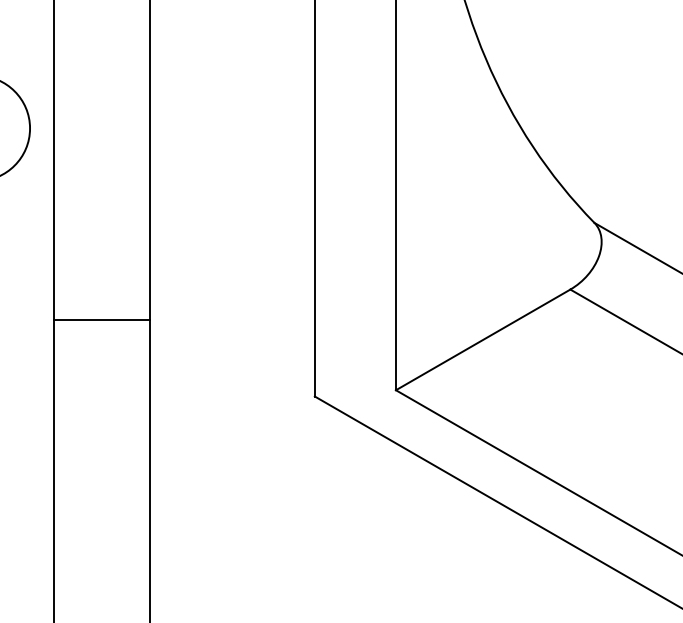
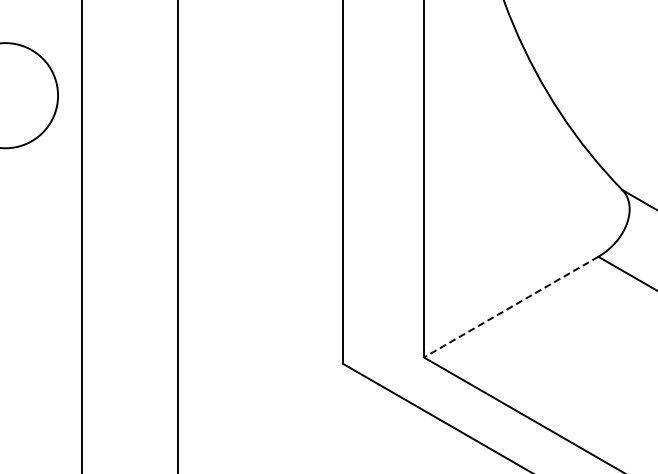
line: (101, 319) -> (129, 286), removed
line: (483, 339) -> (511, 306), solid -> dashed

